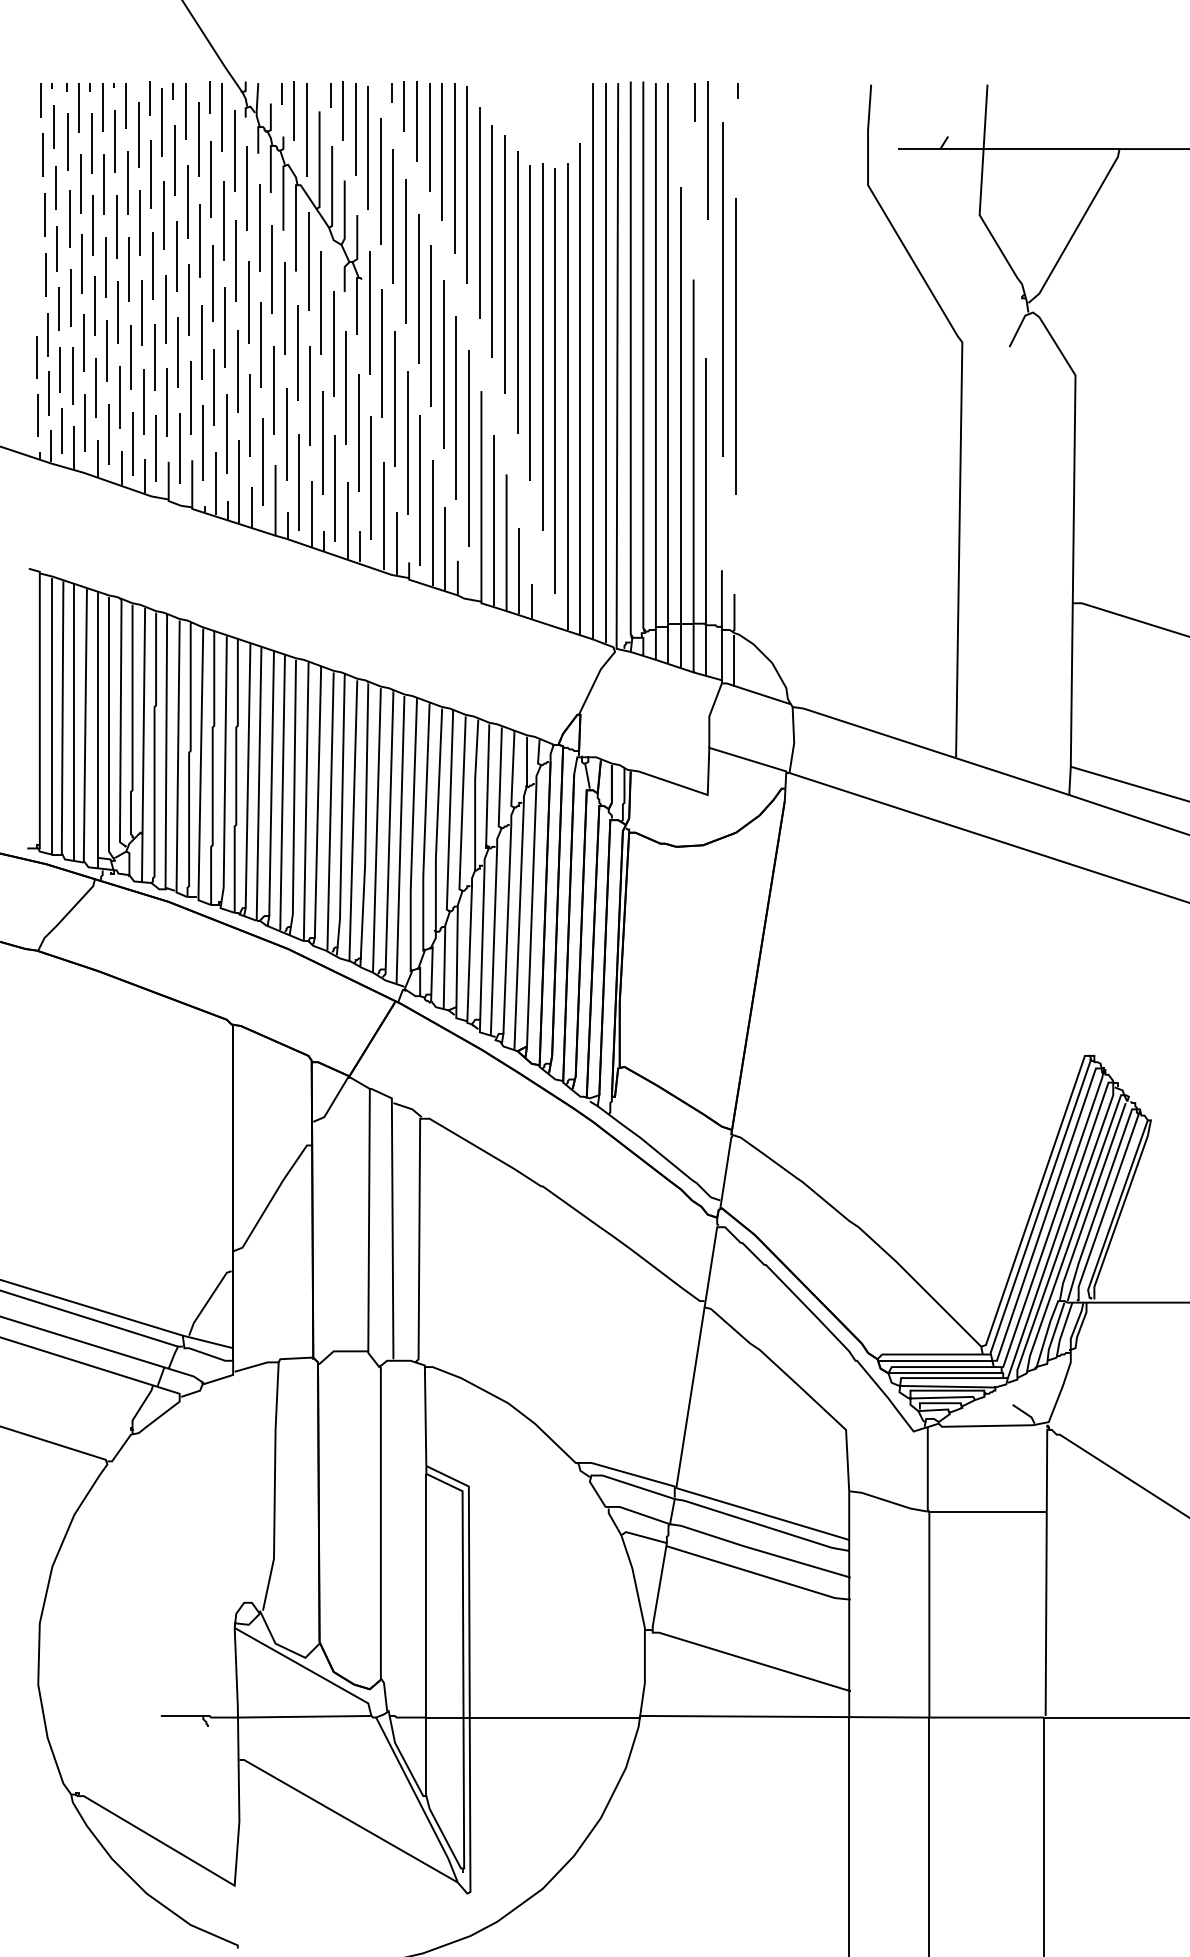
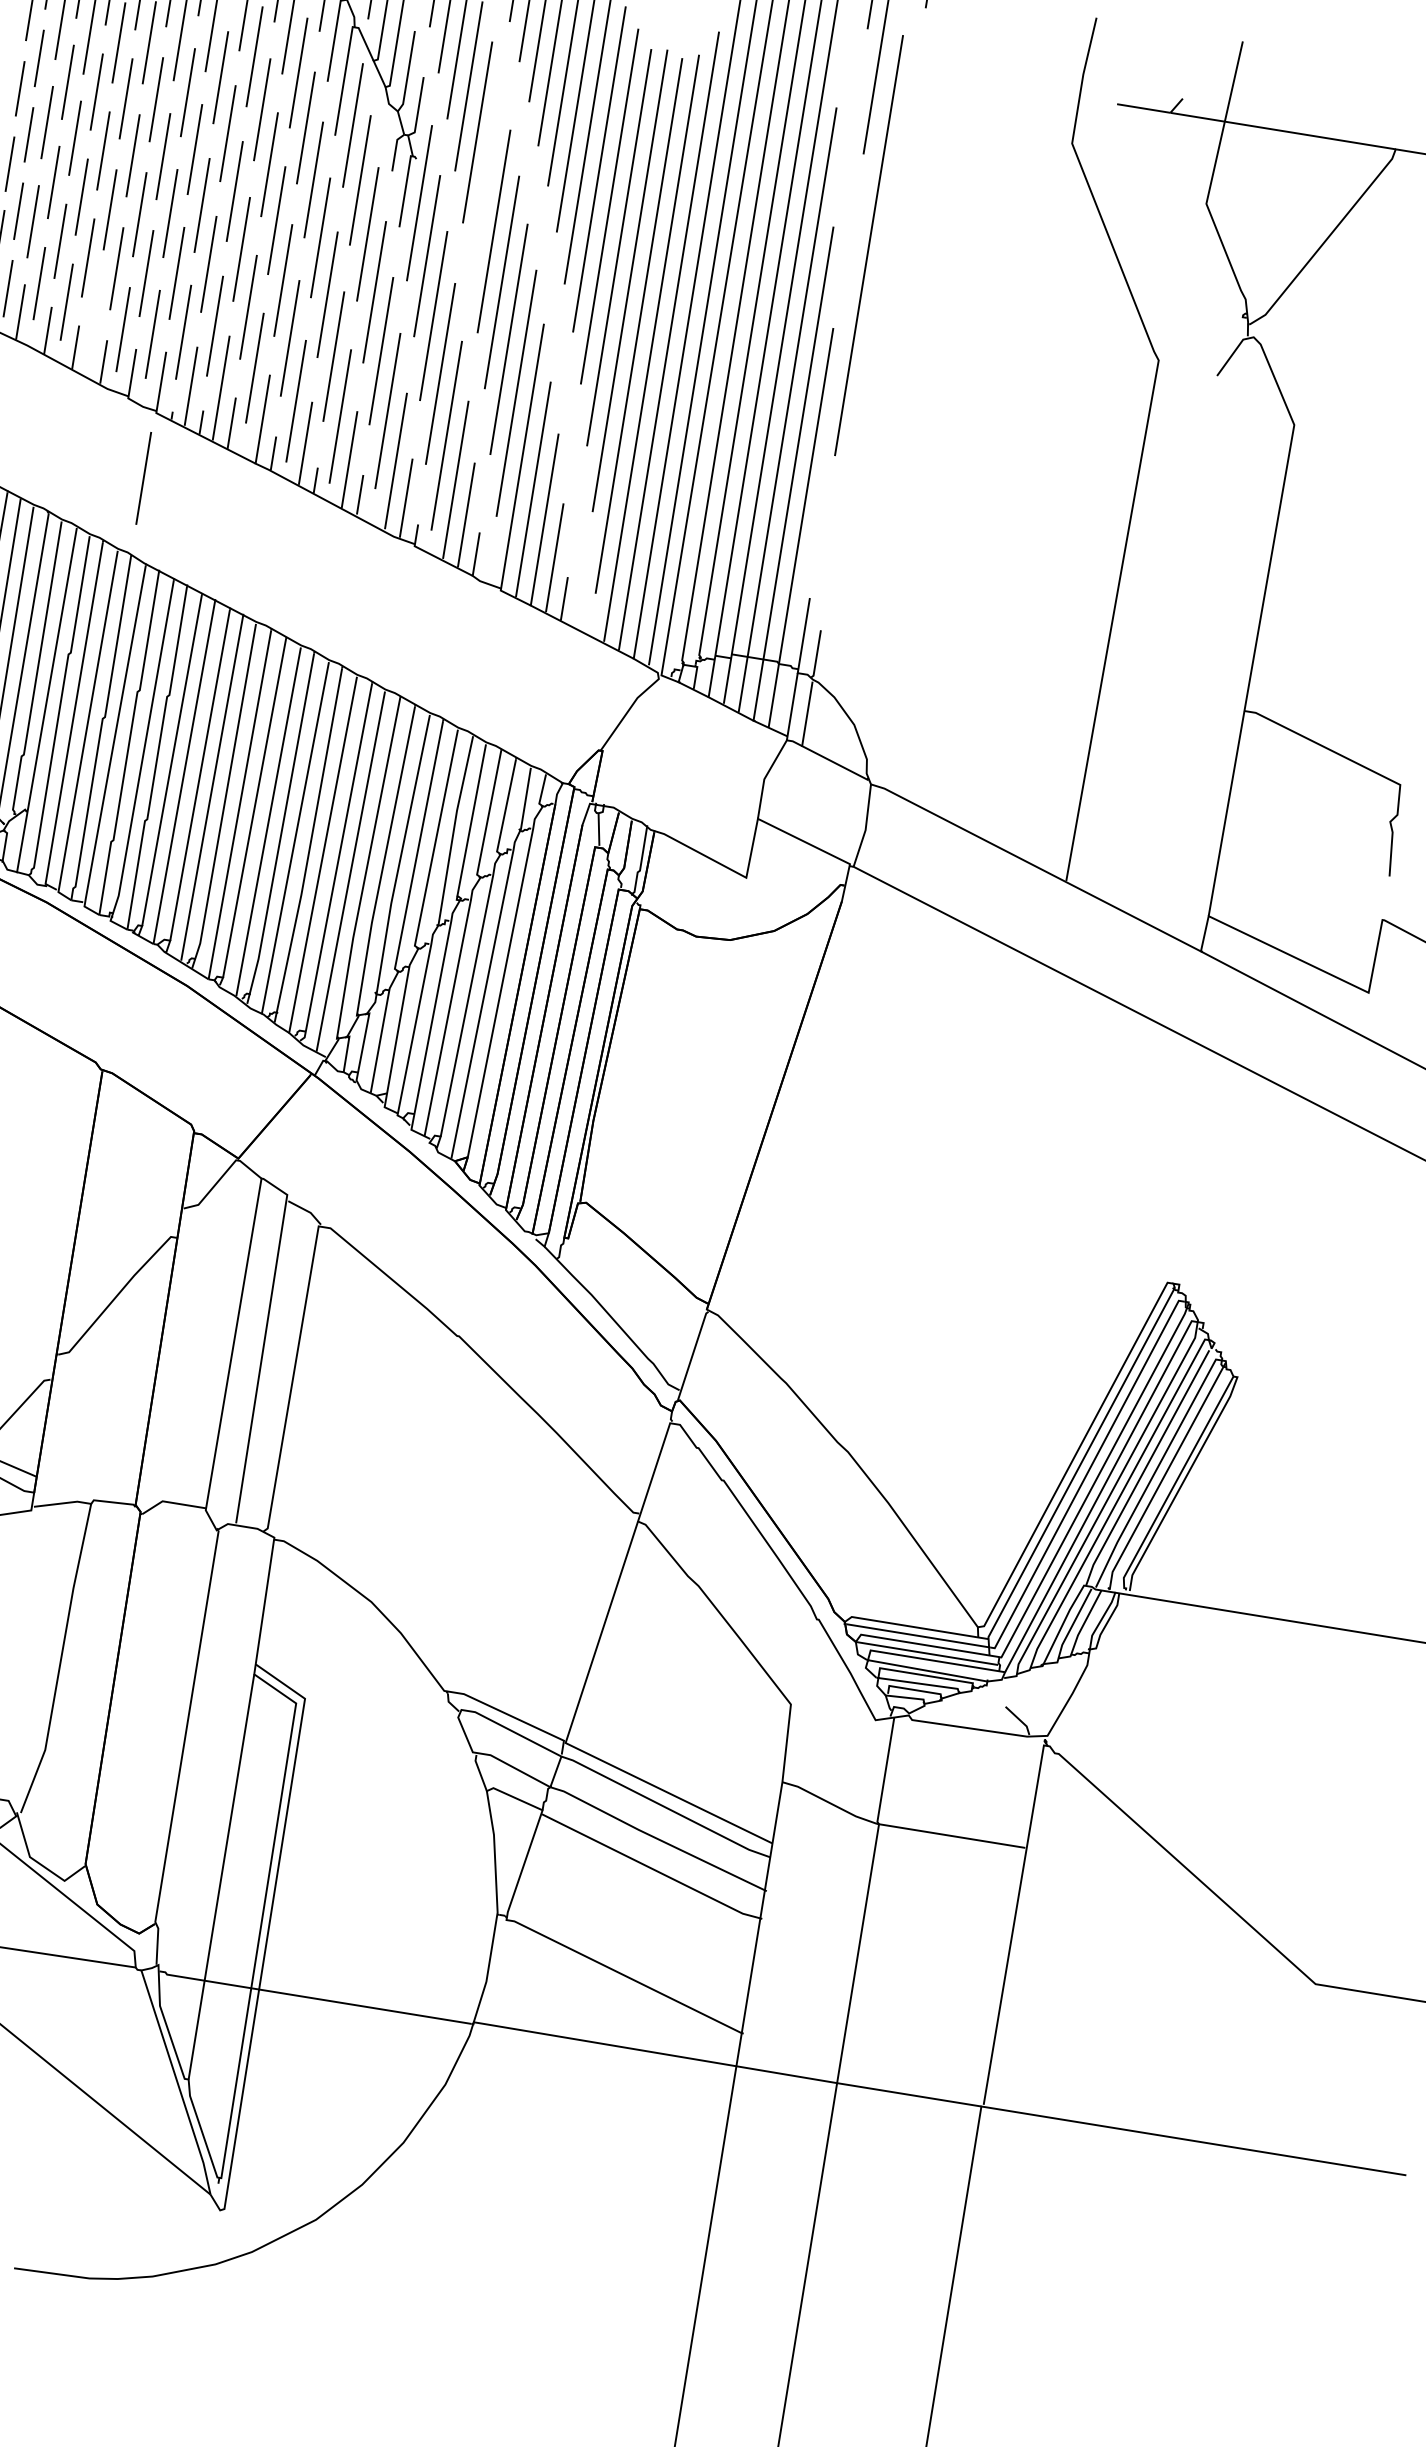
line: (418, 288) -> (485, 181), removed
line: (735, 346) -> (872, 319), removed
line: (132, 443) -> (94, 318), removed
line: (190, 560) -> (143, 477), added

